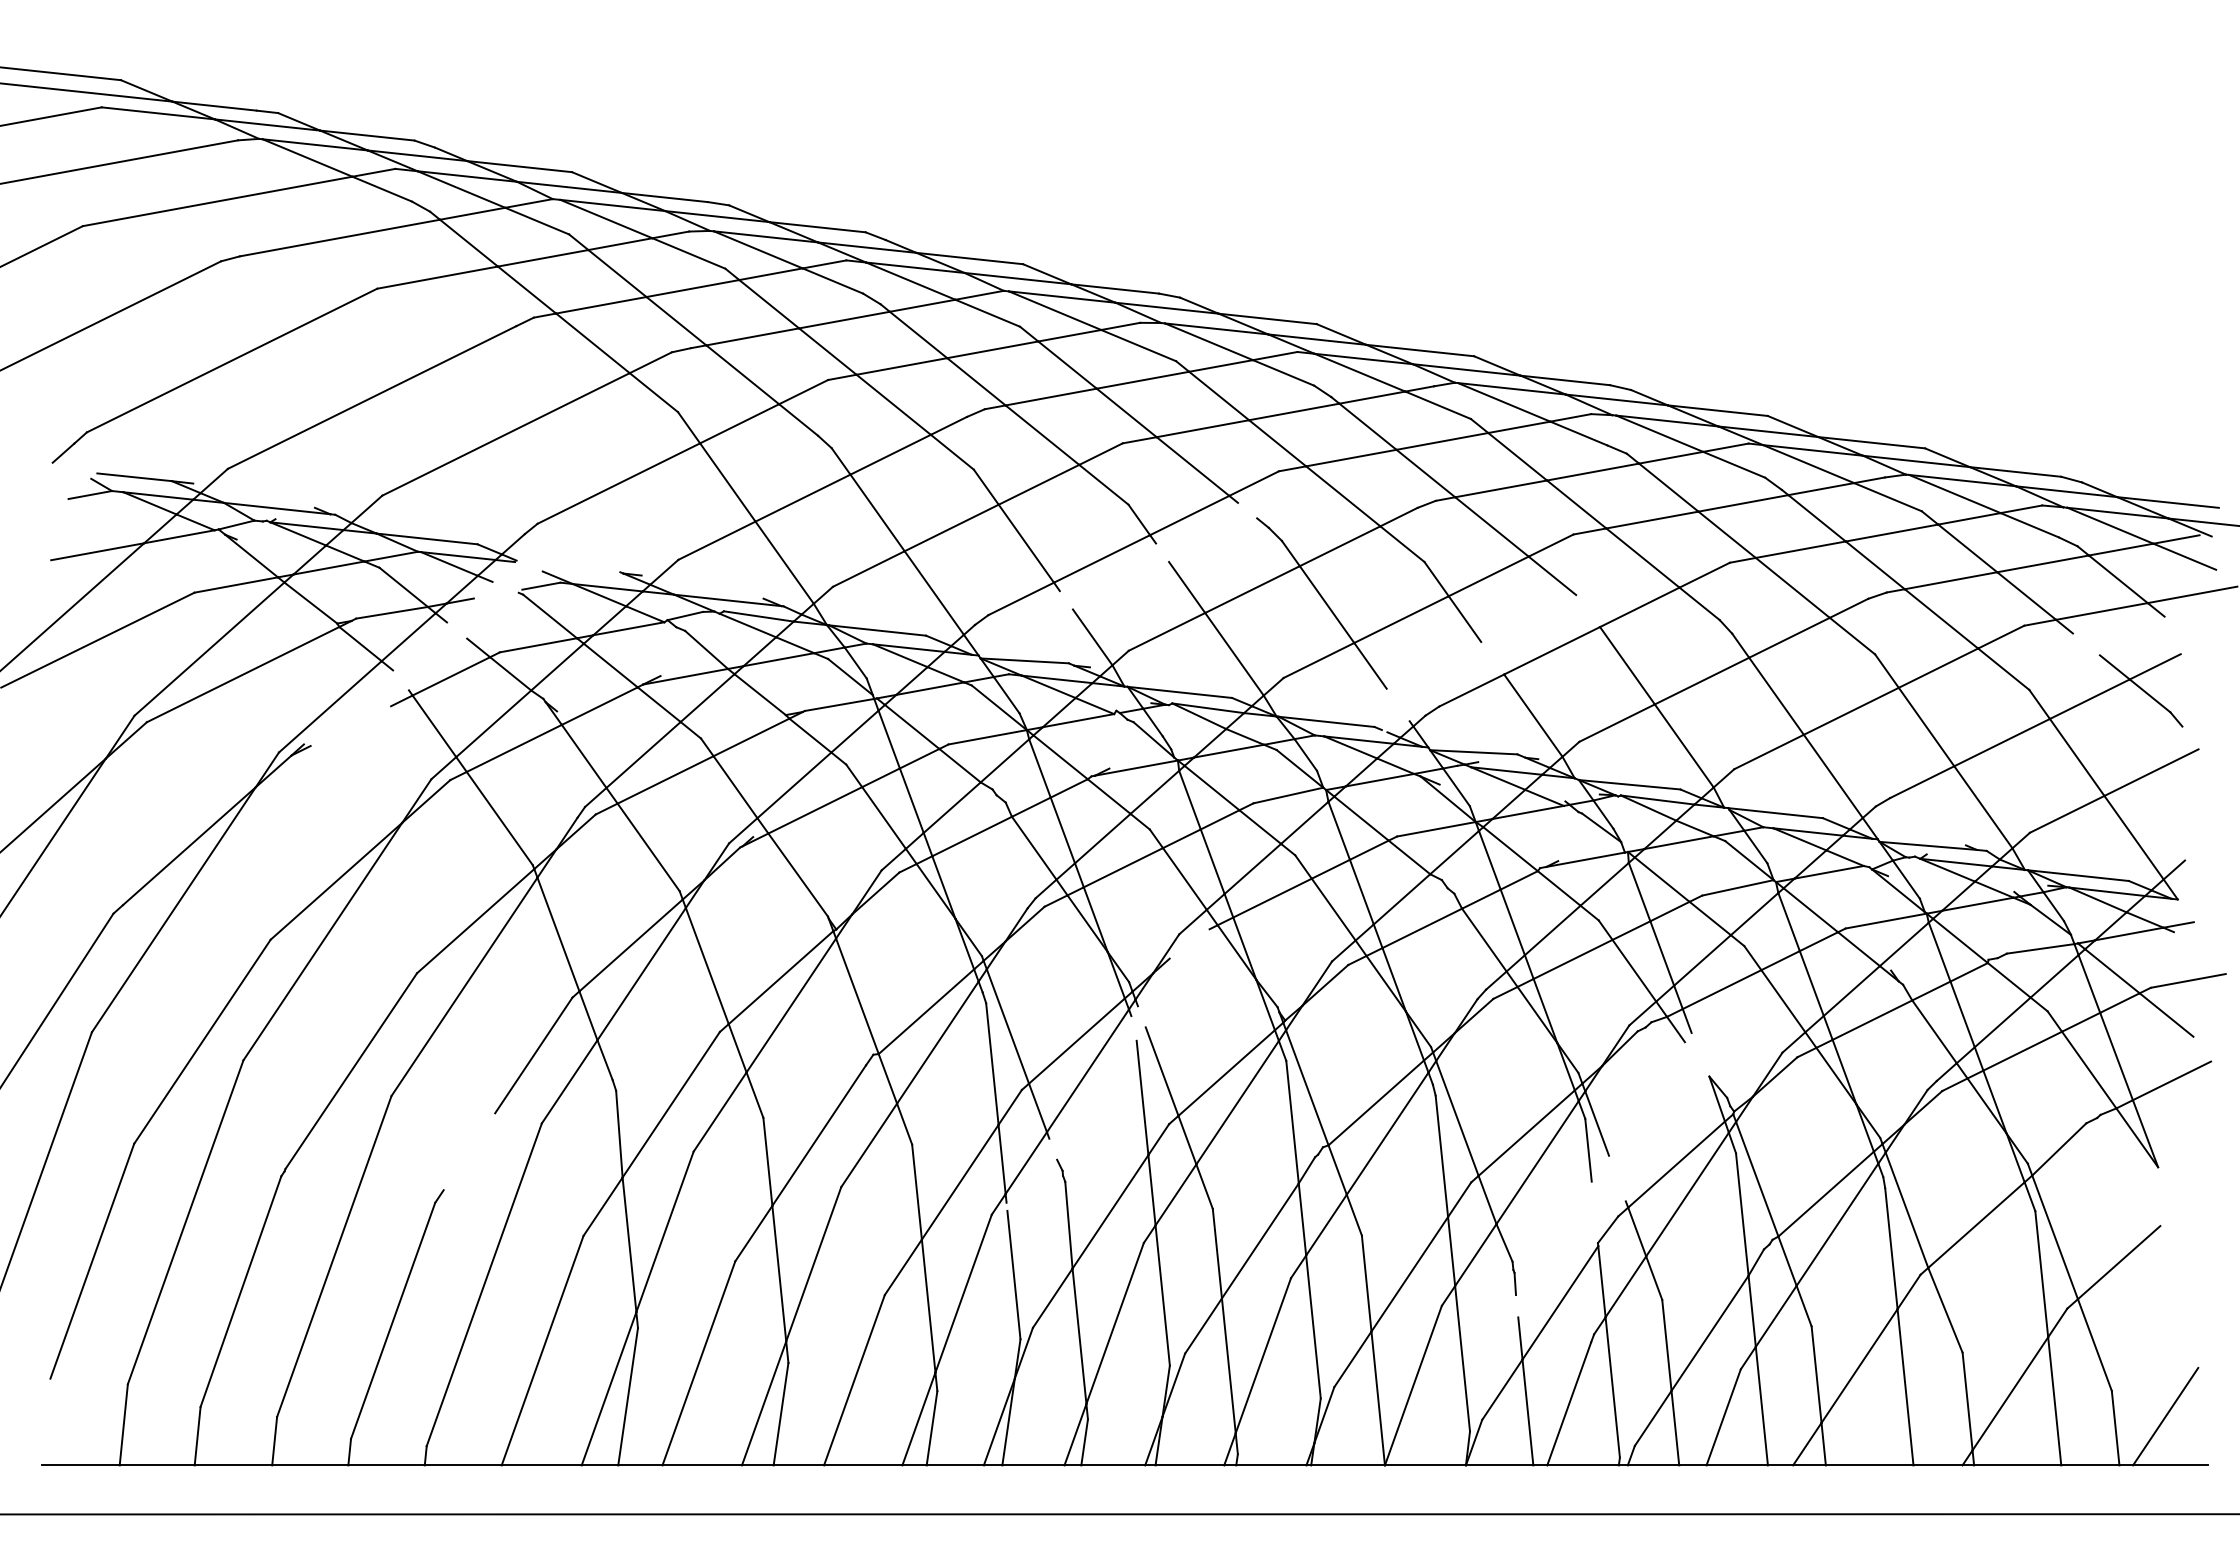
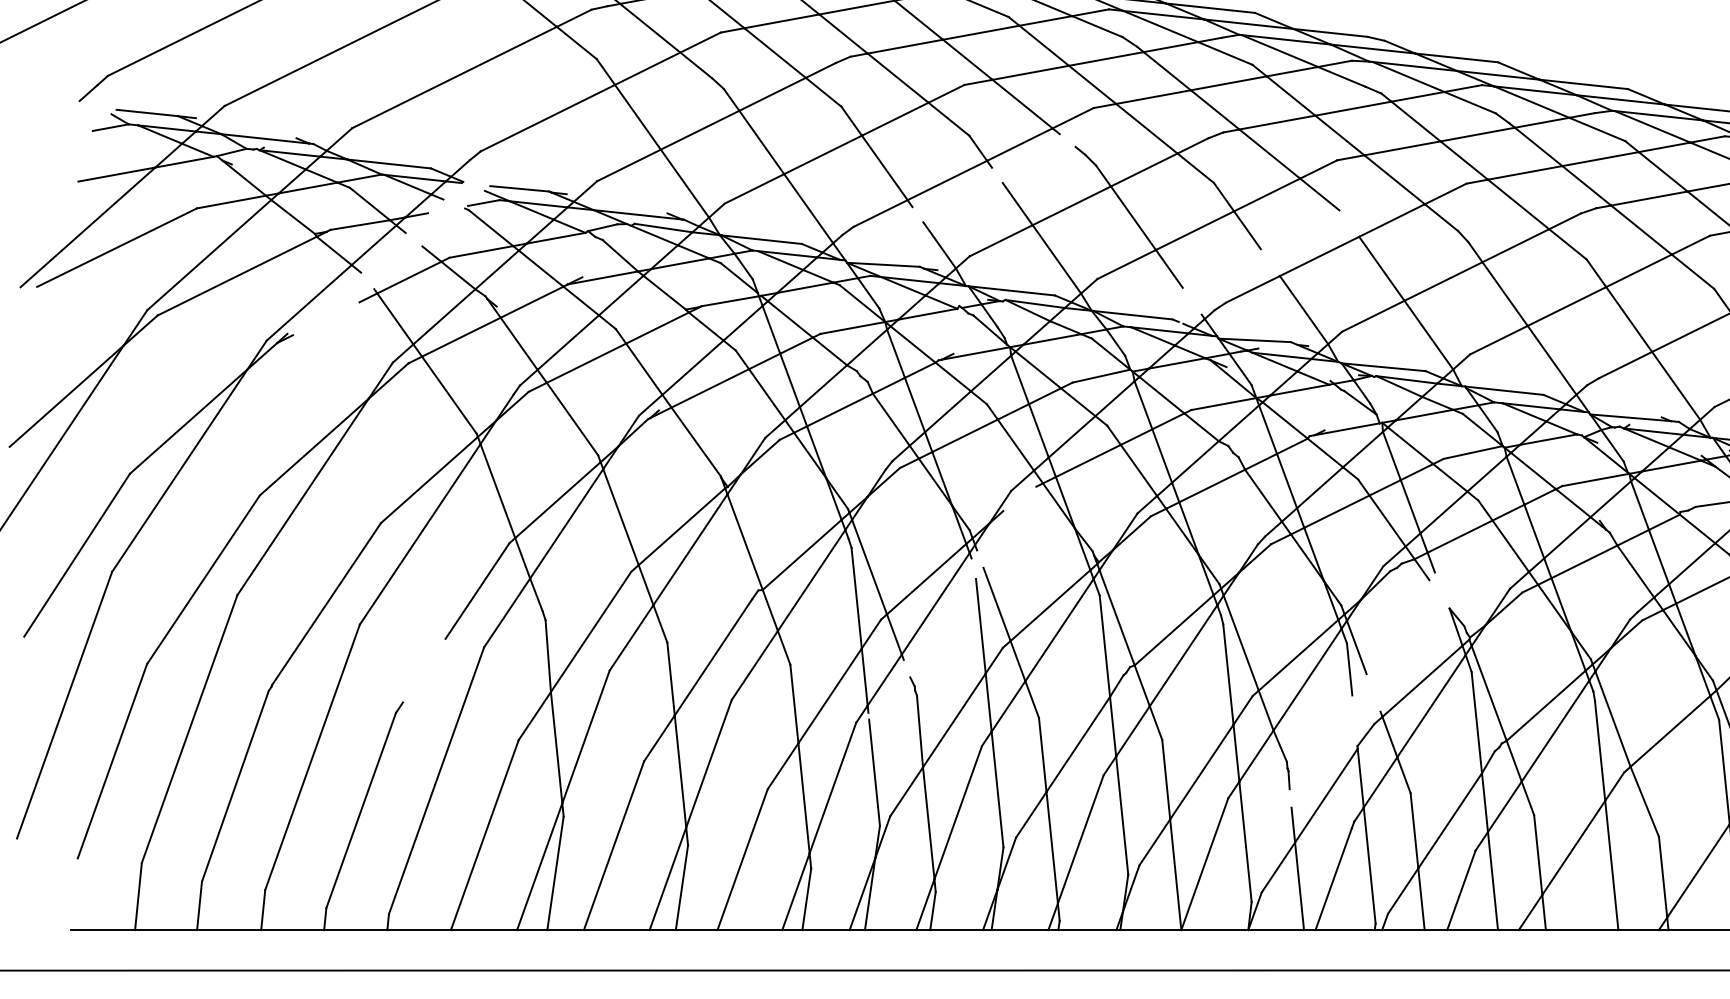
line: (584, 568) -> (519, 188), added

